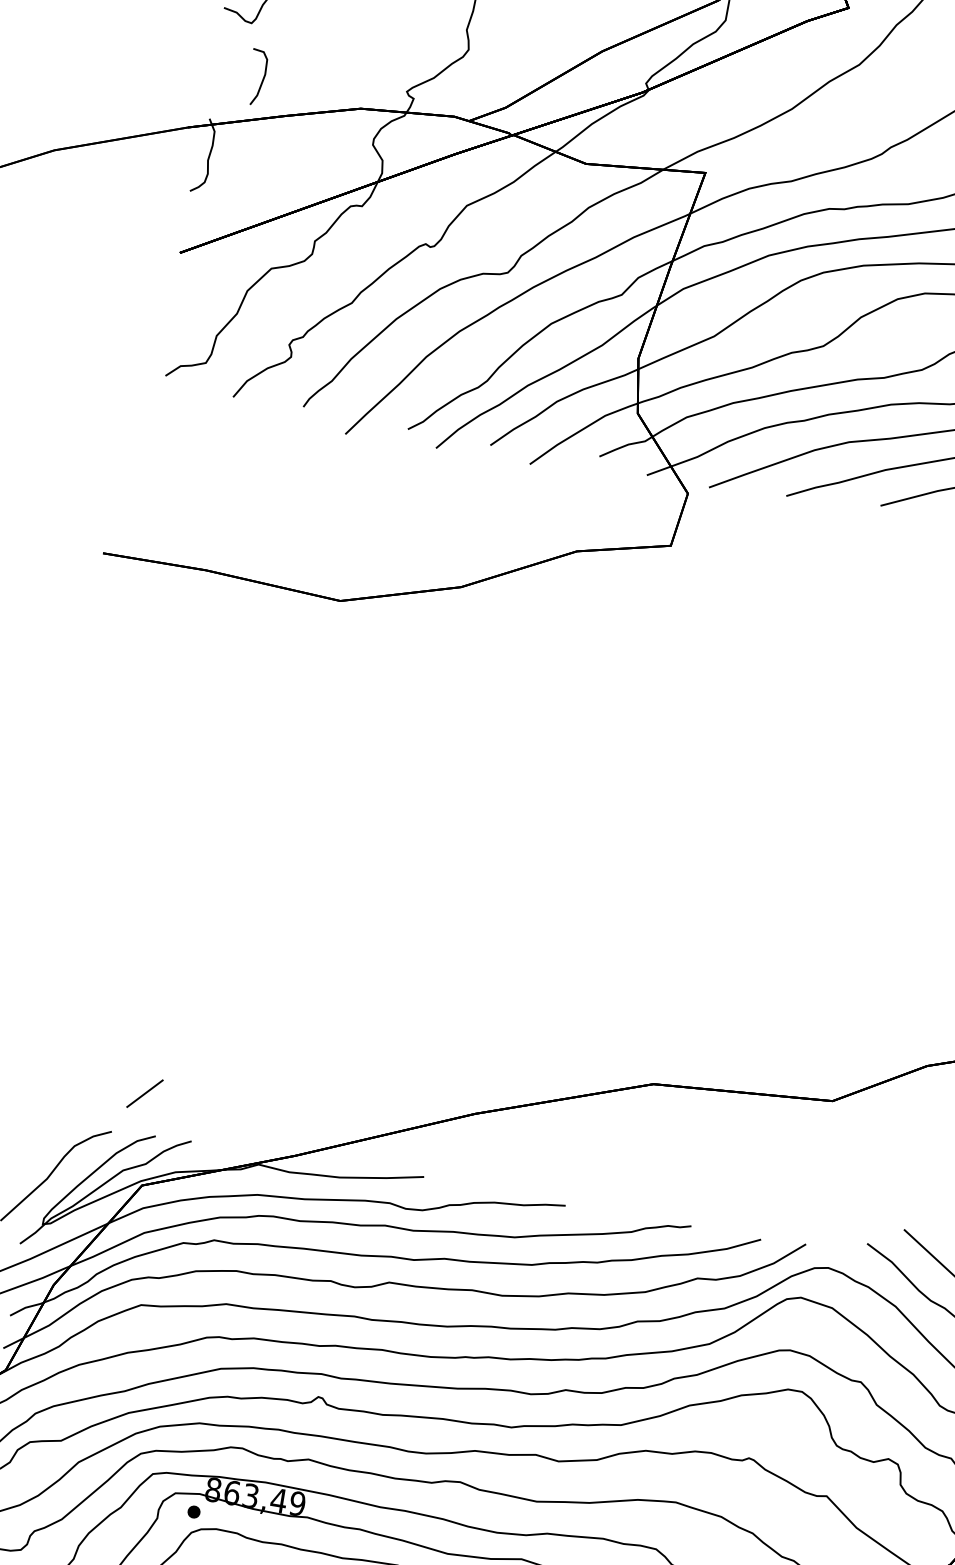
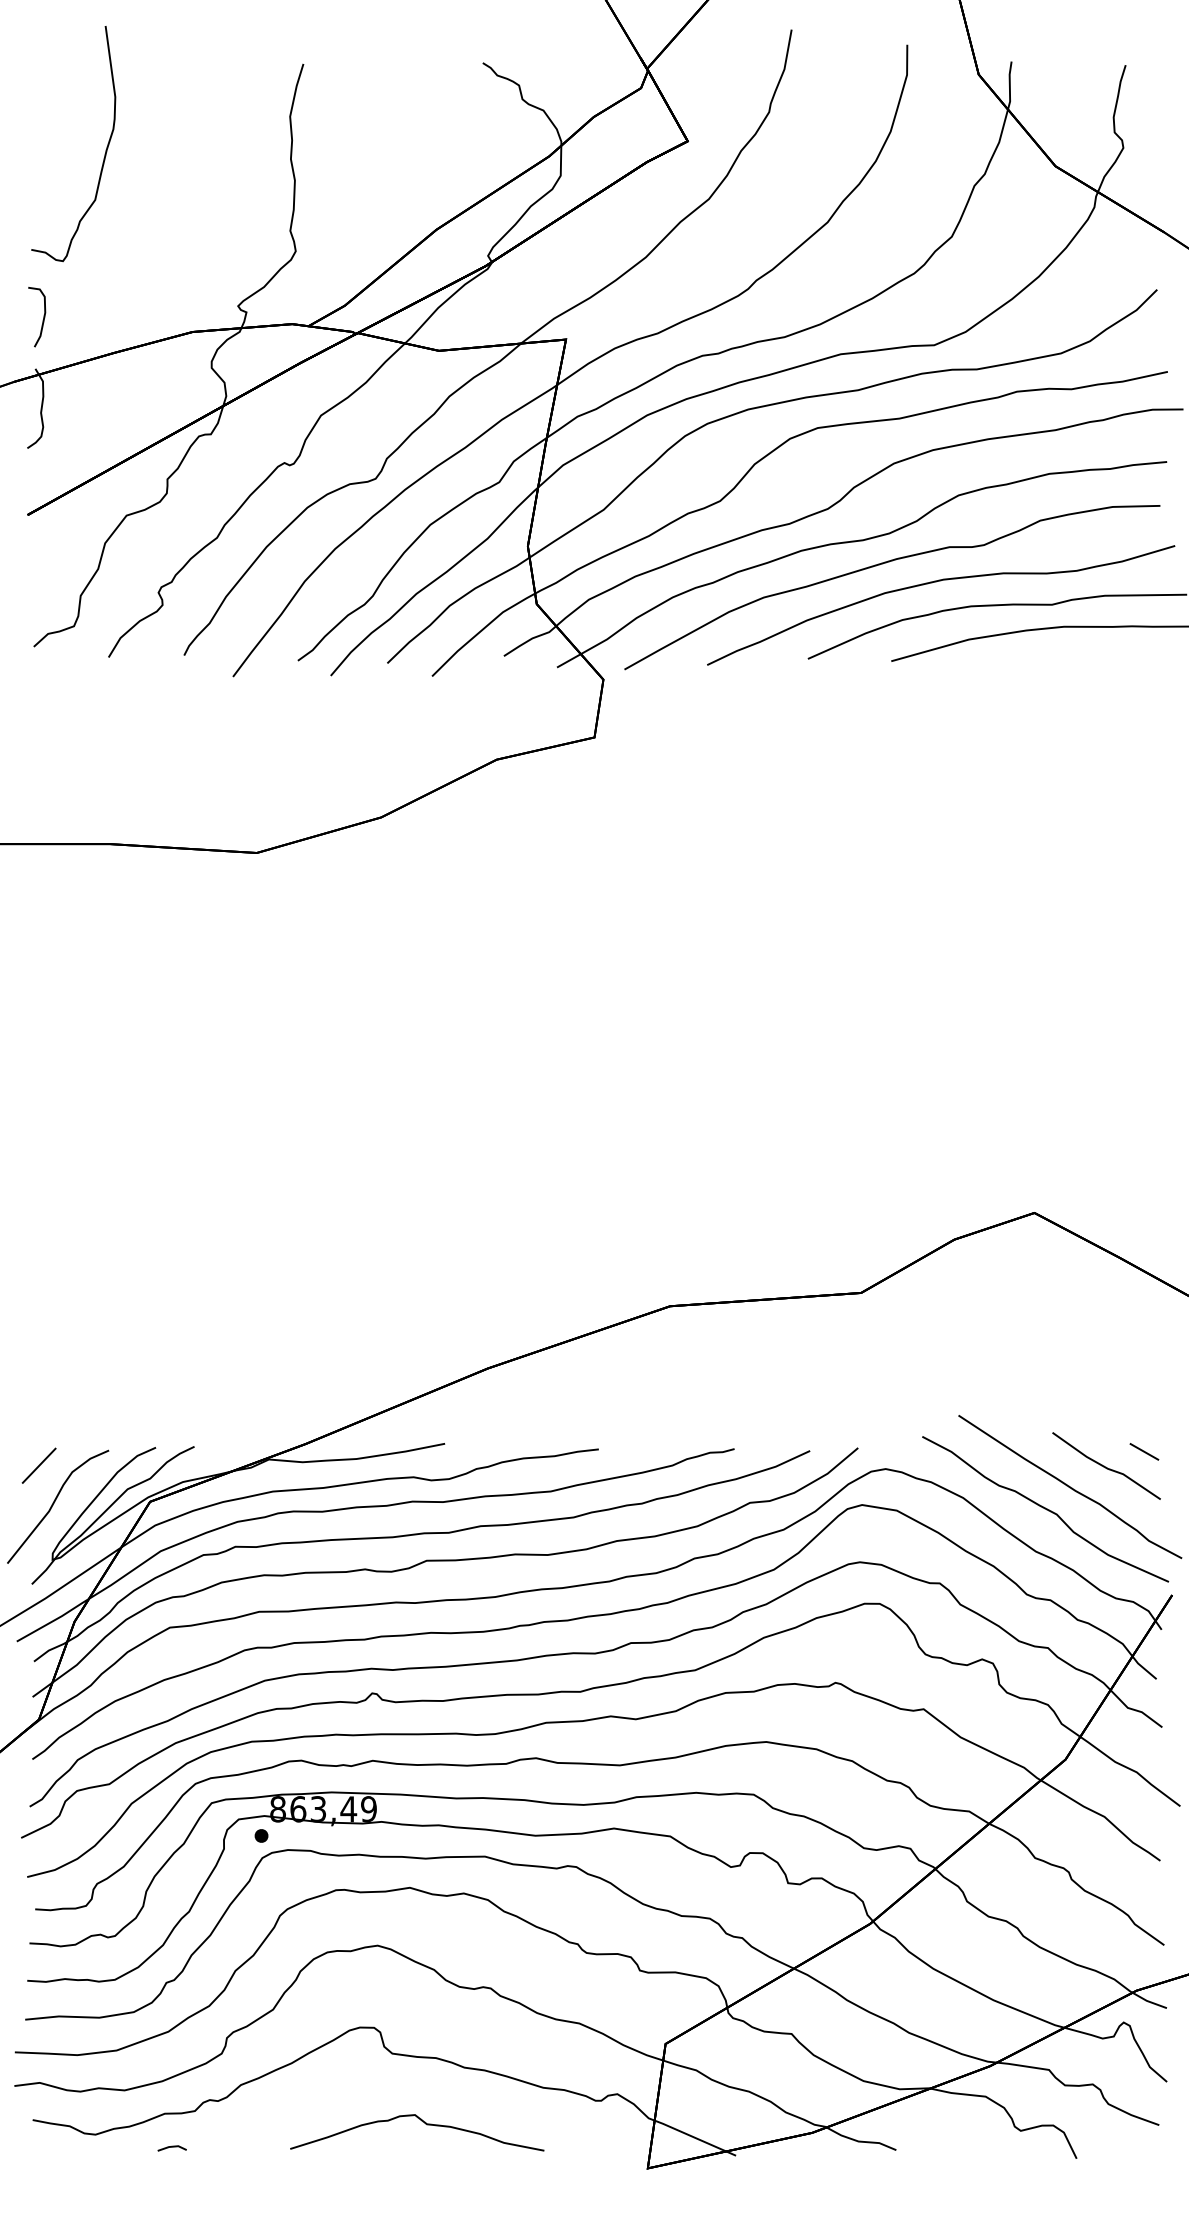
curve: (261, 81) -> (42, 320), moved
line: (144, 1093) -> (38, 1465), moved

